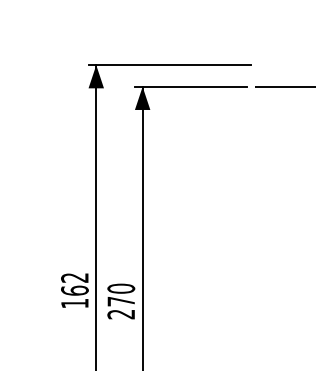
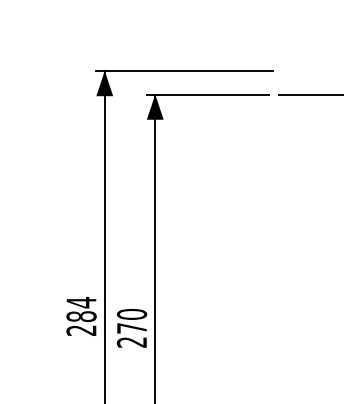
text: (74, 290) -> (81, 316), 162 -> 284

